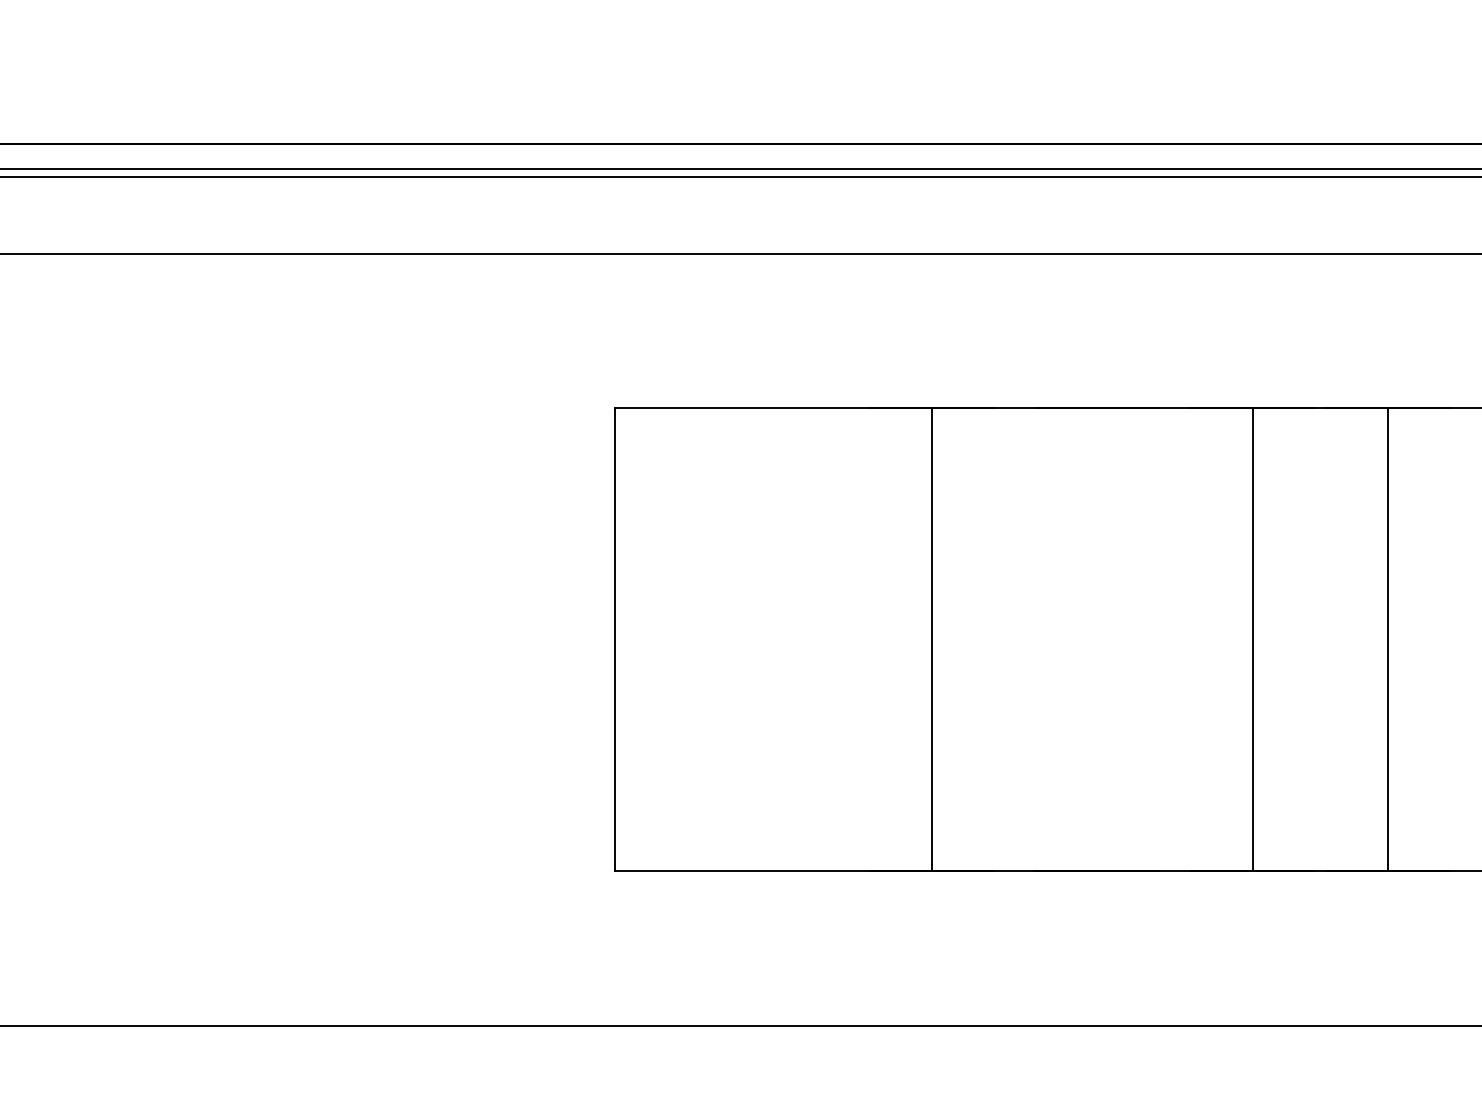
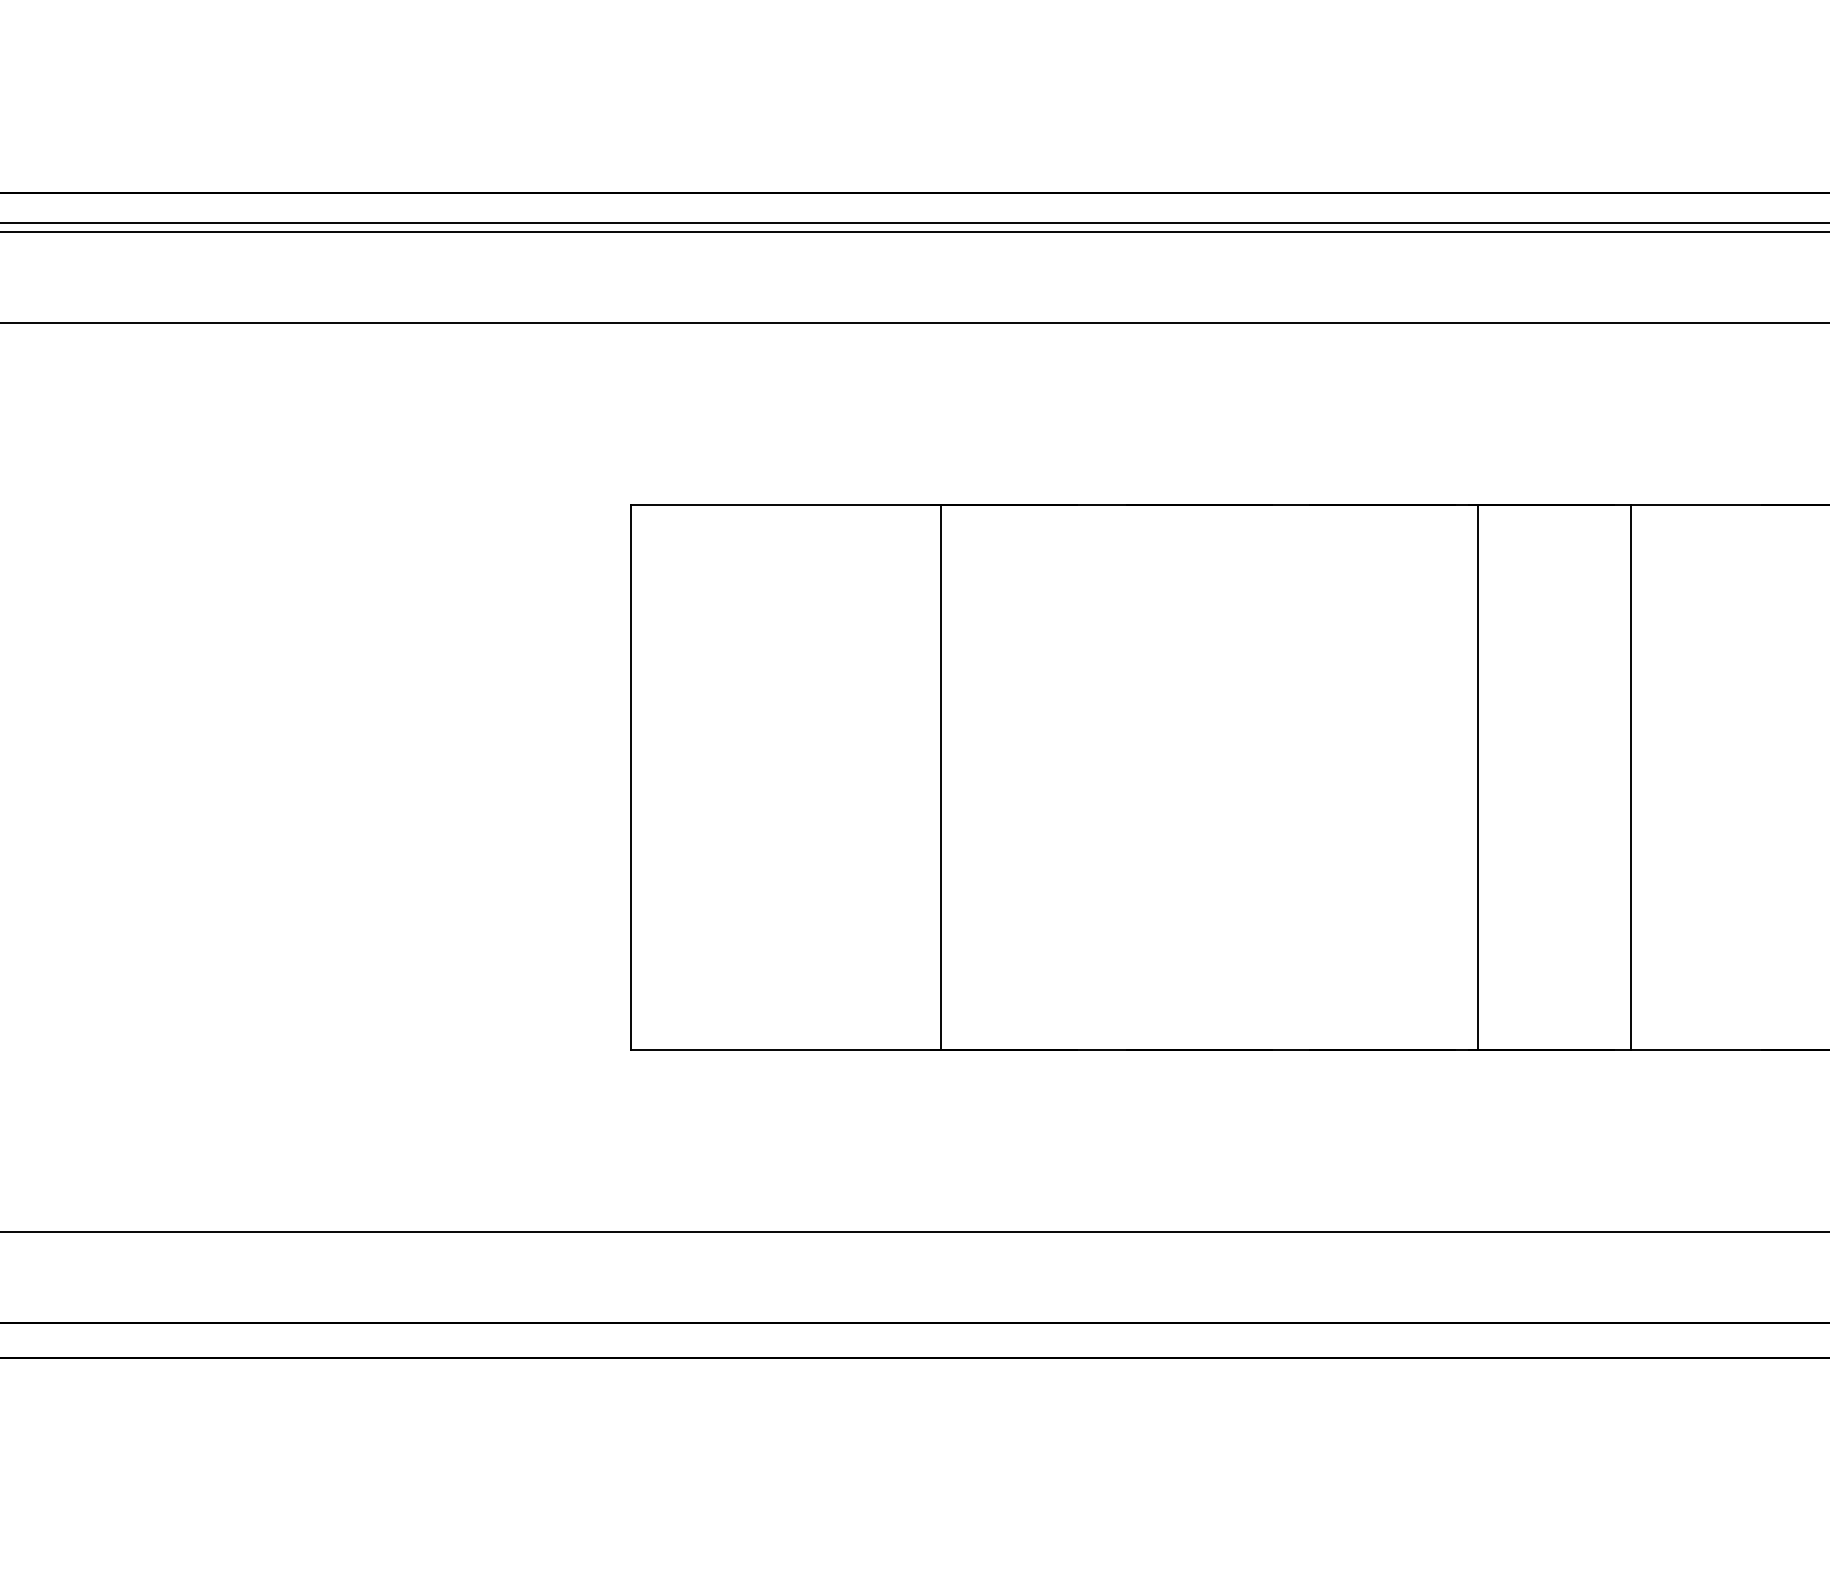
line: (932, 639) -> (941, 777), moved
line: (1253, 639) -> (1477, 777), moved
line: (1387, 639) -> (1631, 777), moved

